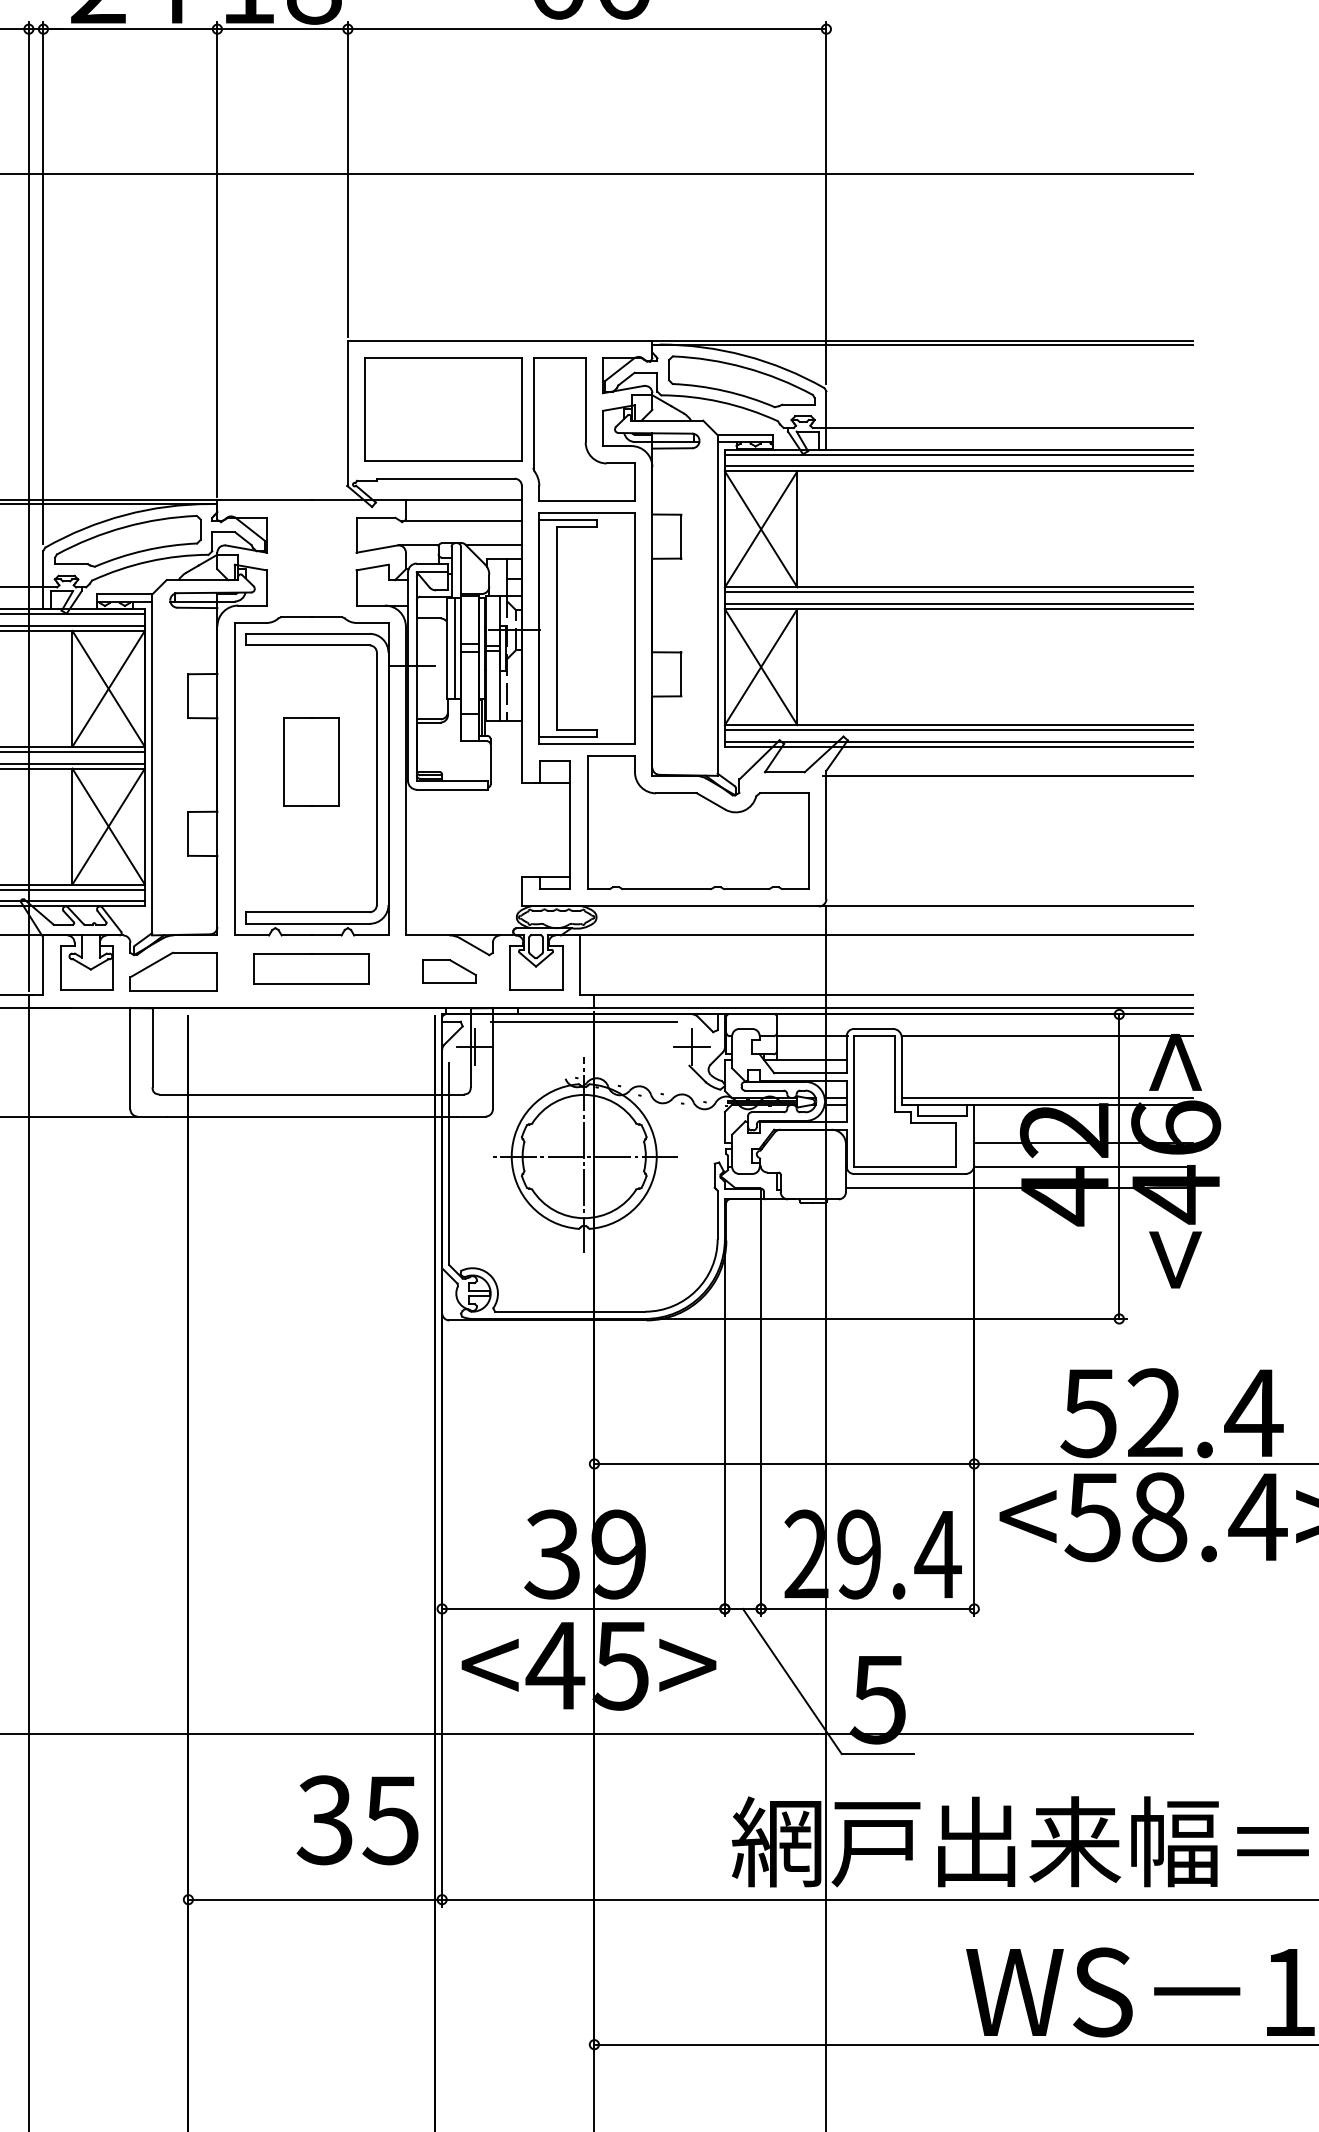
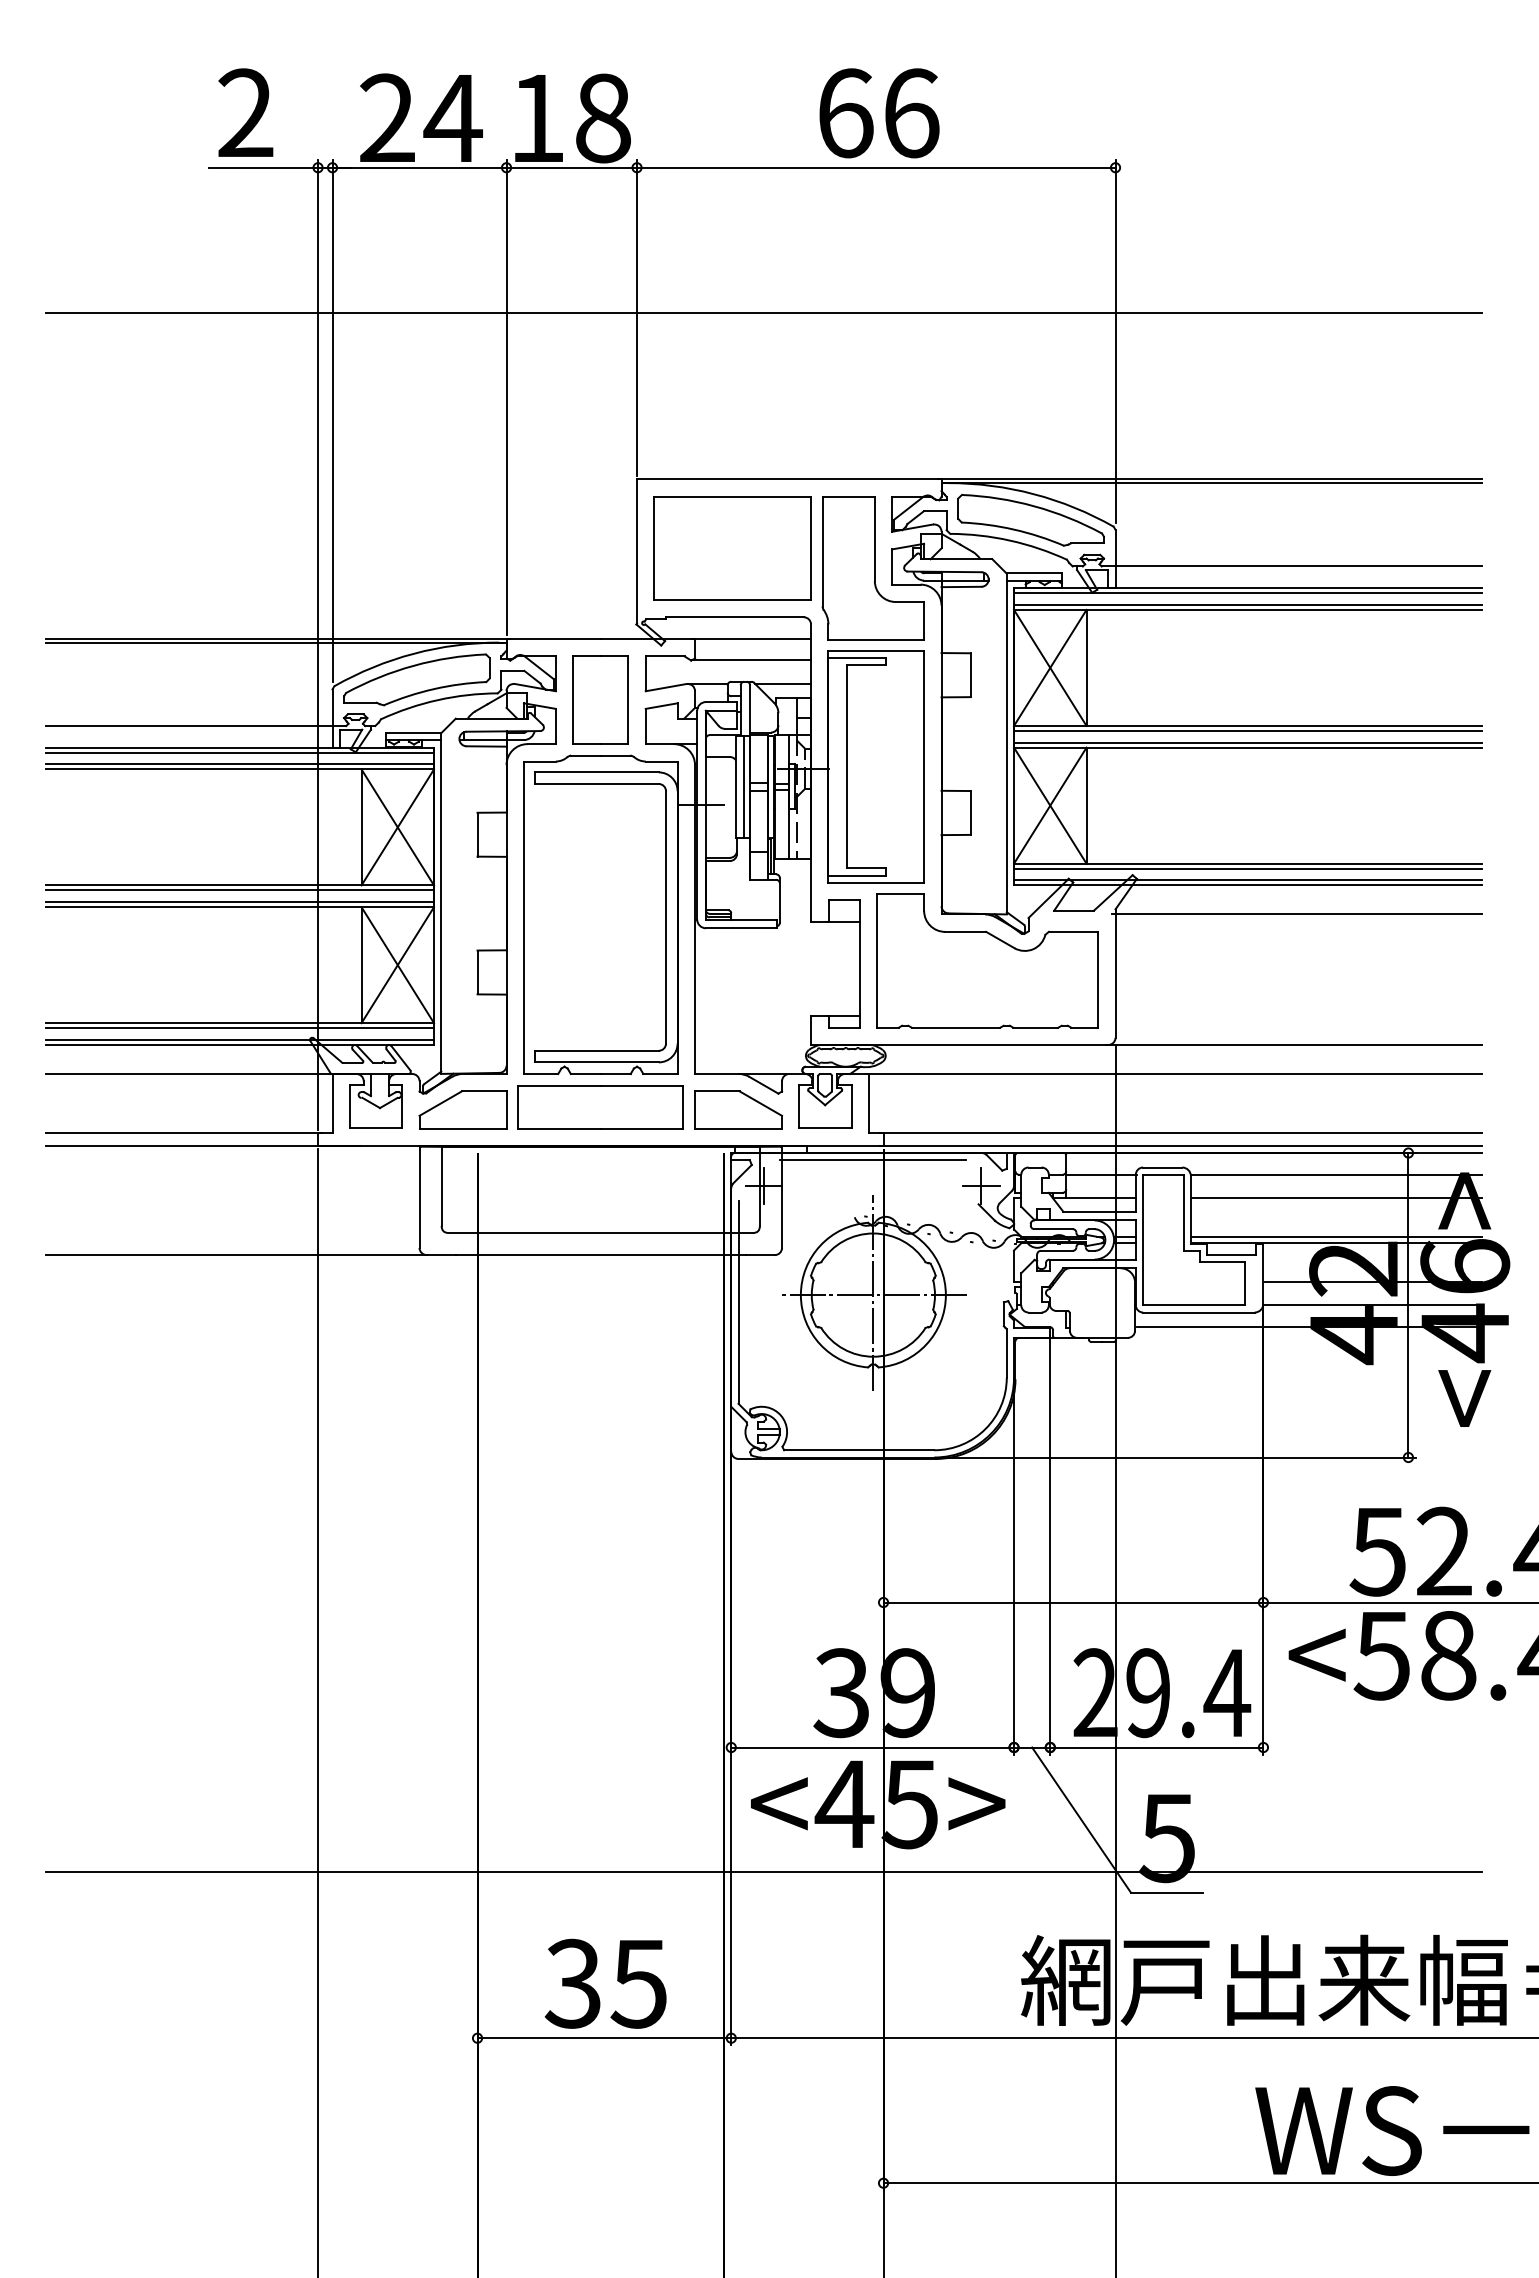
part: (311, 760) -> (600, 699), moved
part: (311, 968) -> (600, 1107), size x1.43
part: (449, 970) -> (738, 1109), size x1.67
line: (1048, 1059) -> (1337, 1198), added
text: (357, 1819) -> (605, 1983), moved

